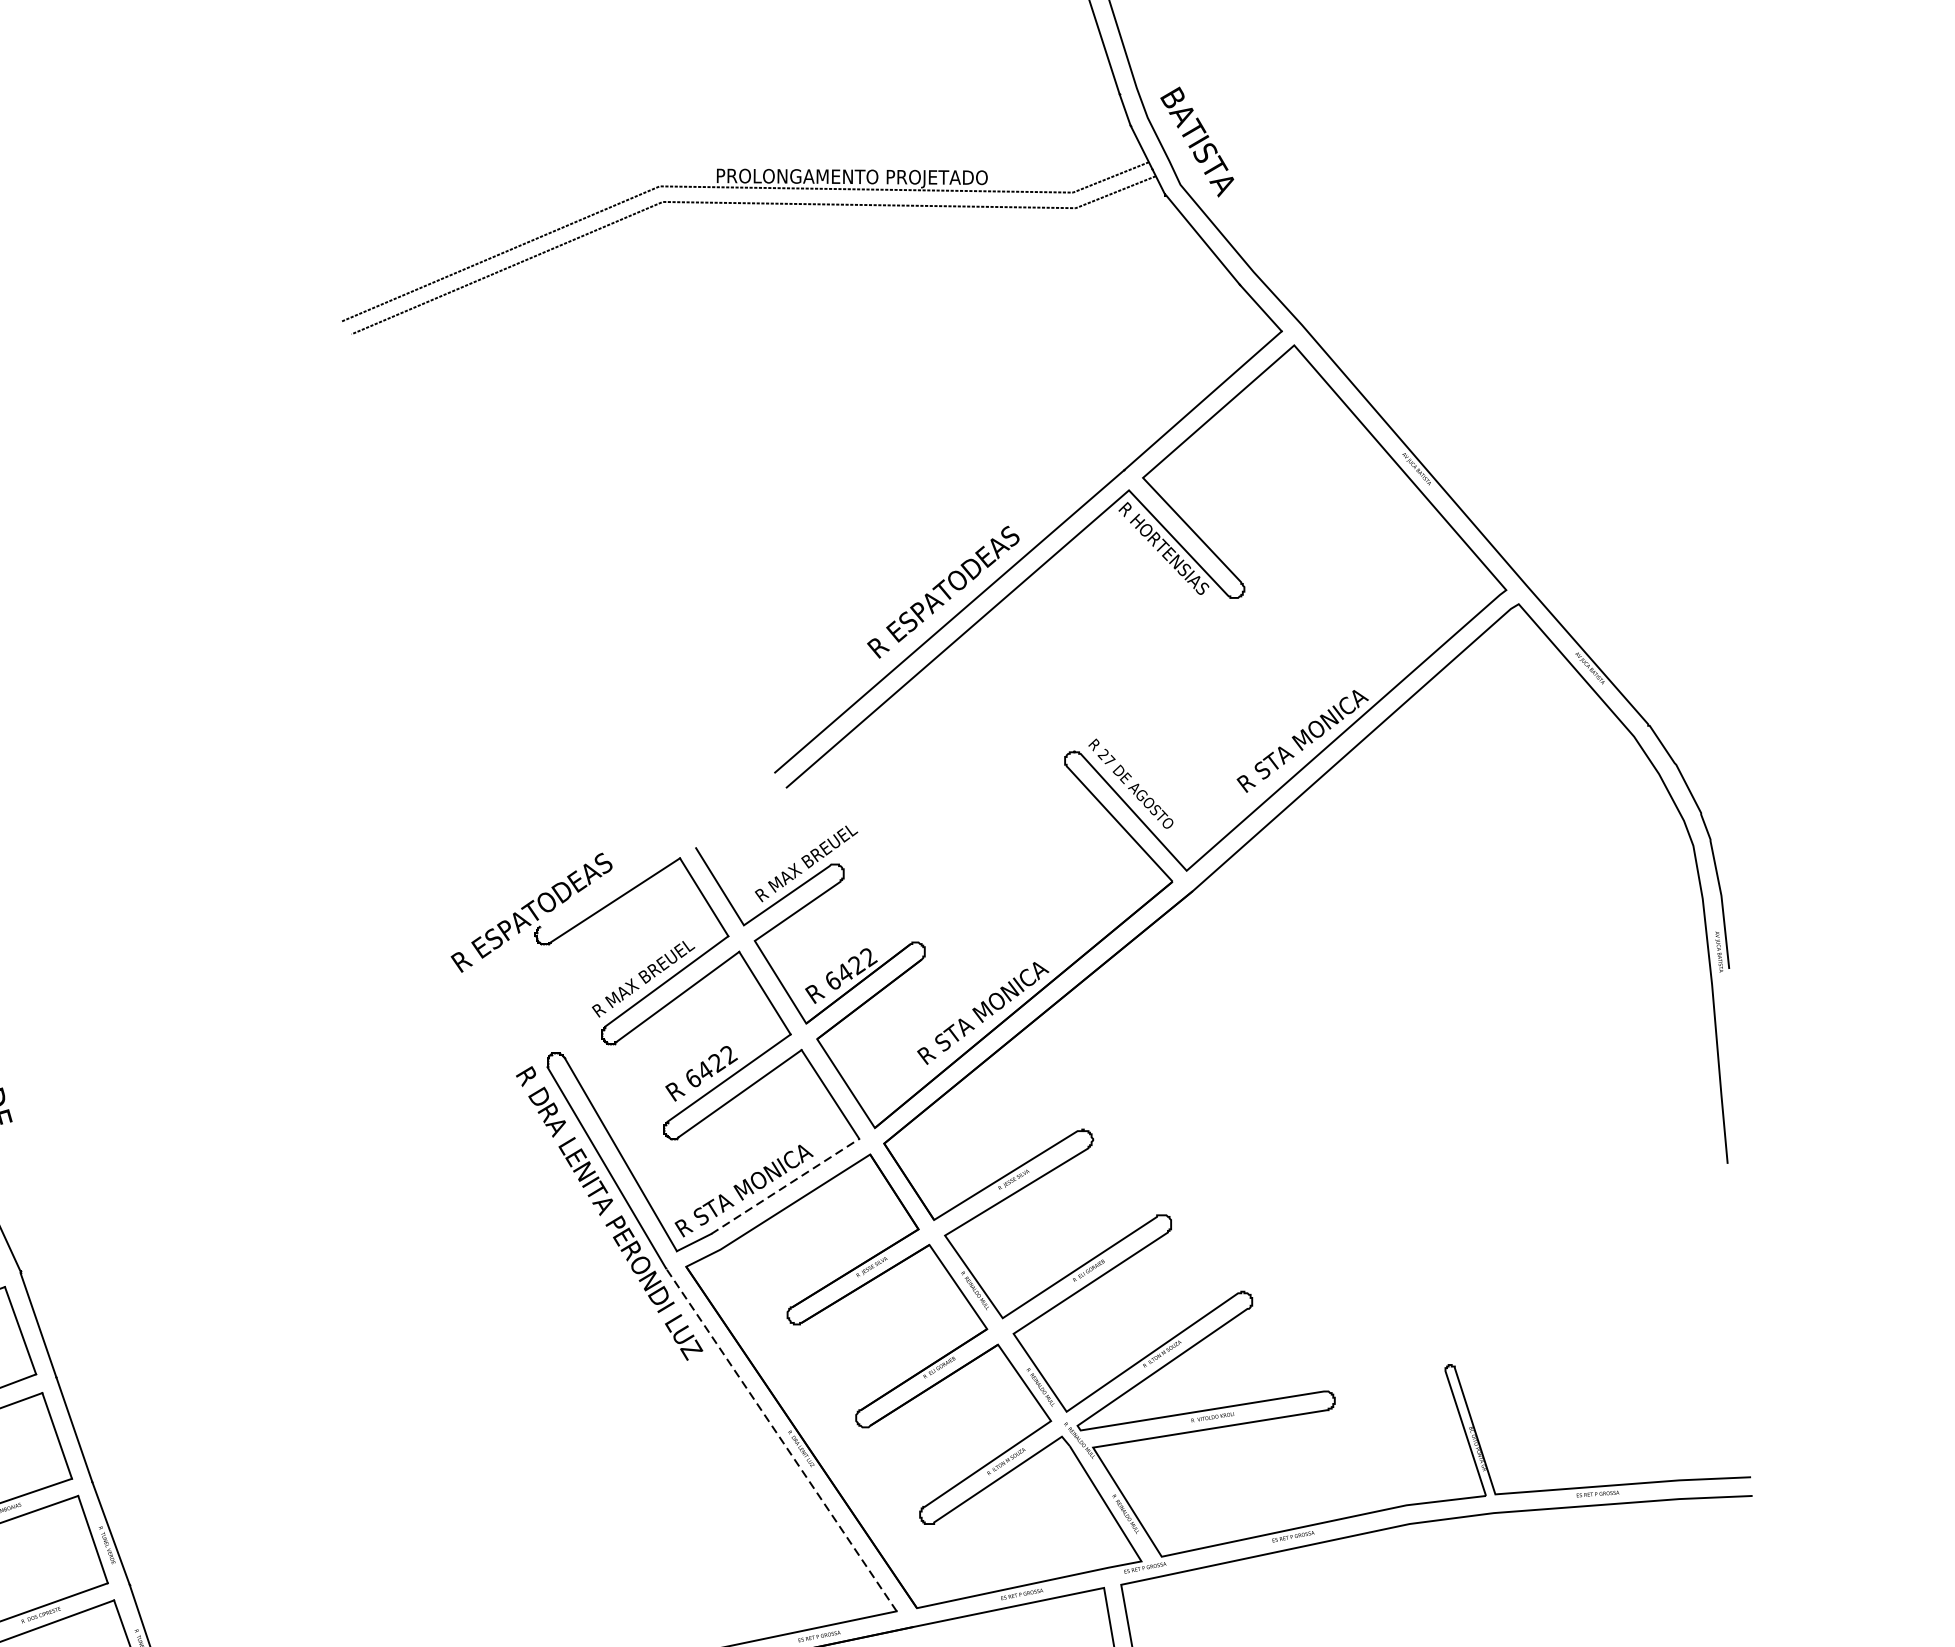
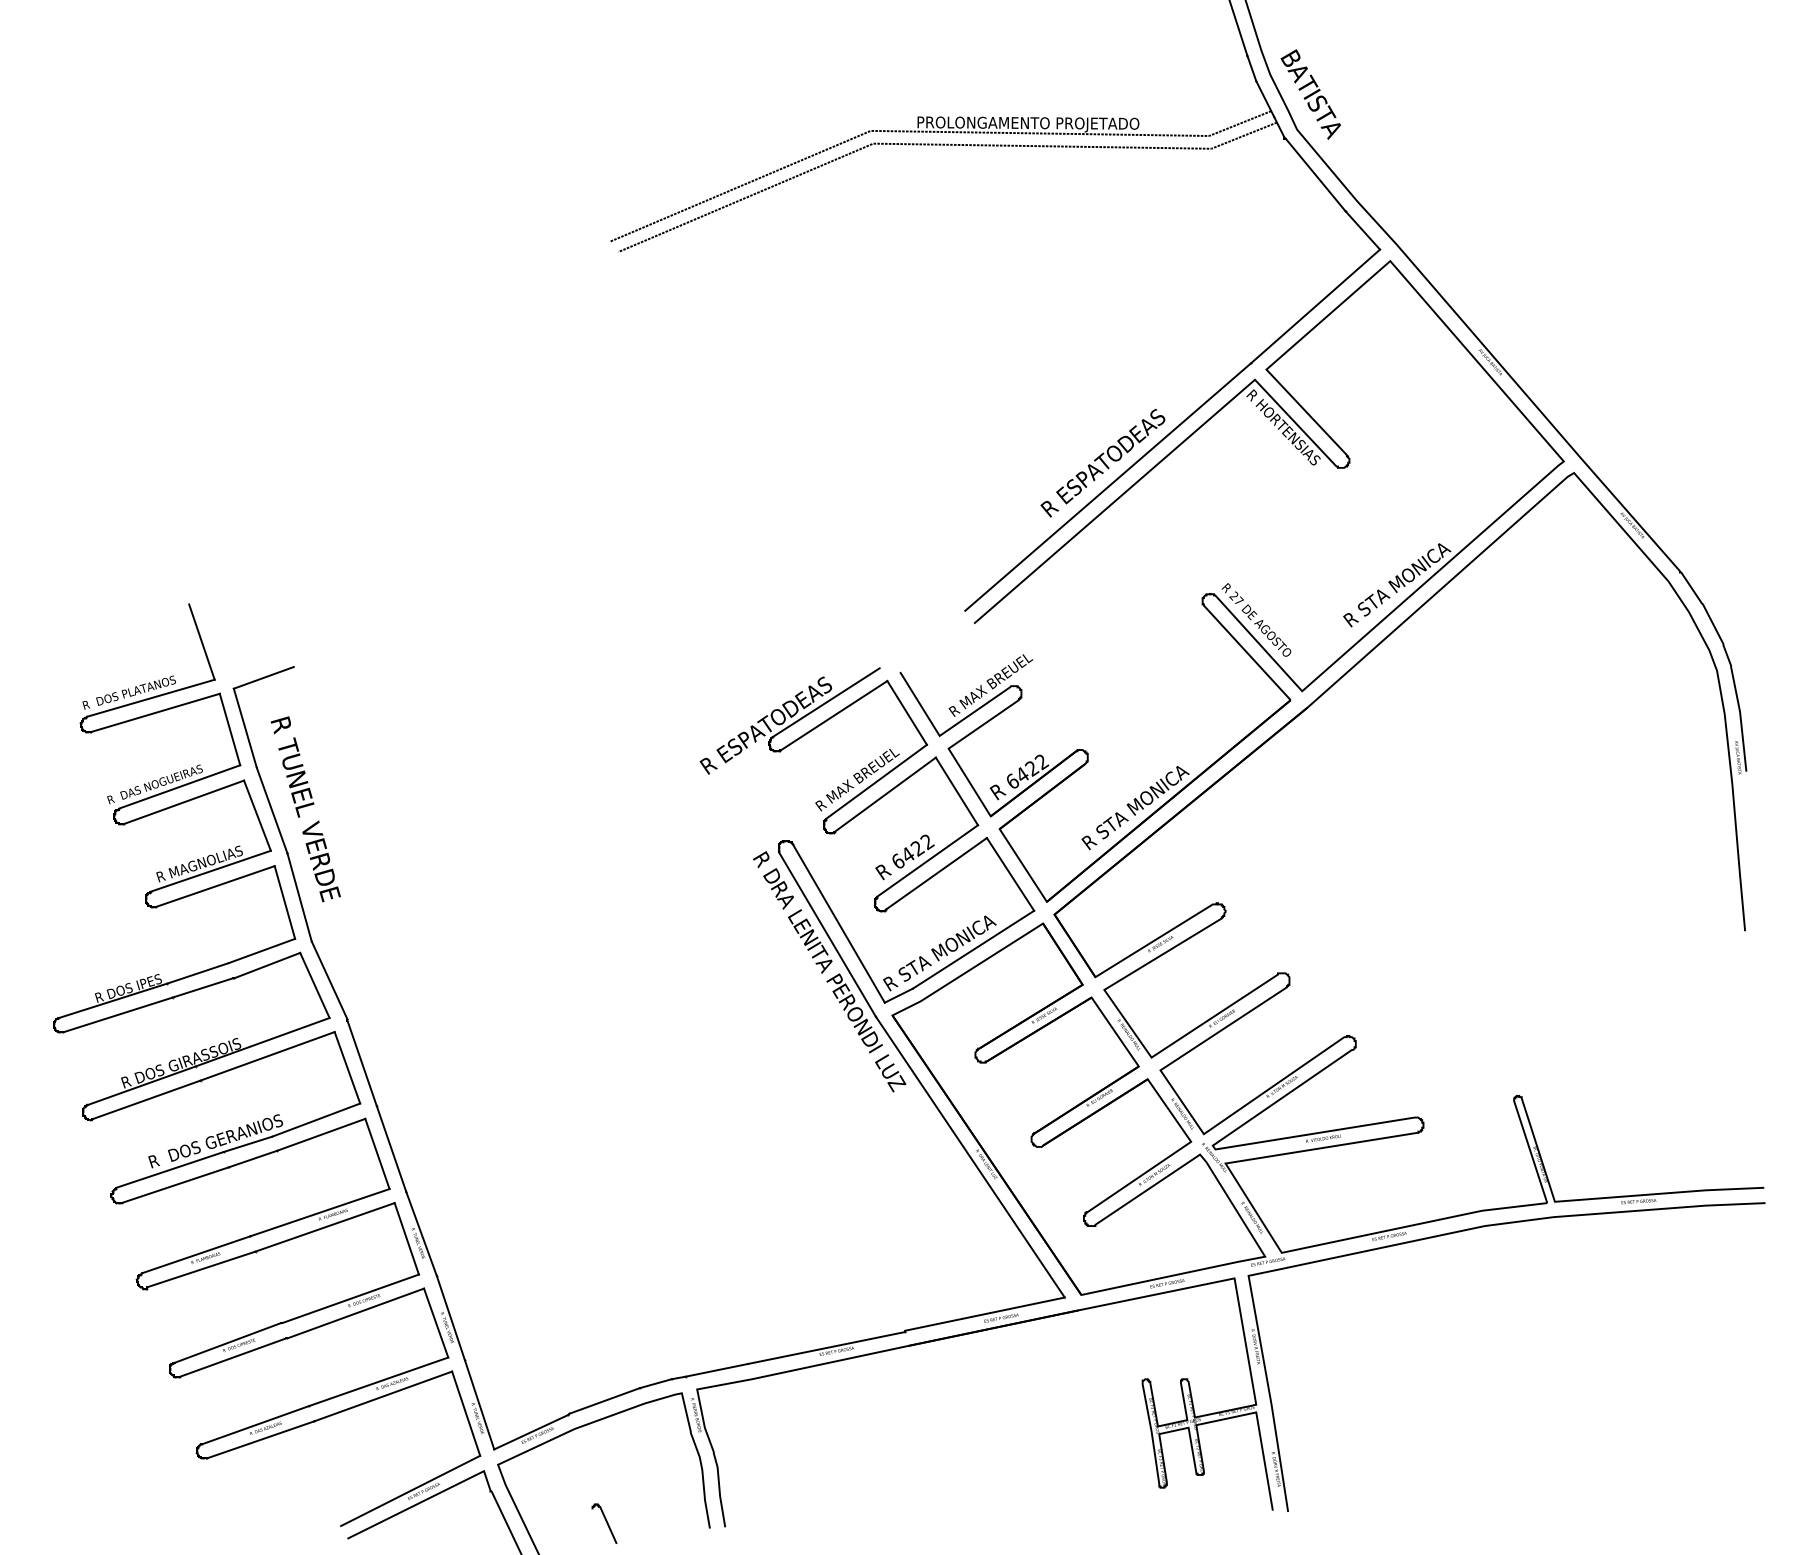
line: (604, 884) -> (825, 702), added
line: (785, 1186) -> (973, 949), dashed -> solid
line: (781, 1439) -> (970, 1156), dashed -> solid

